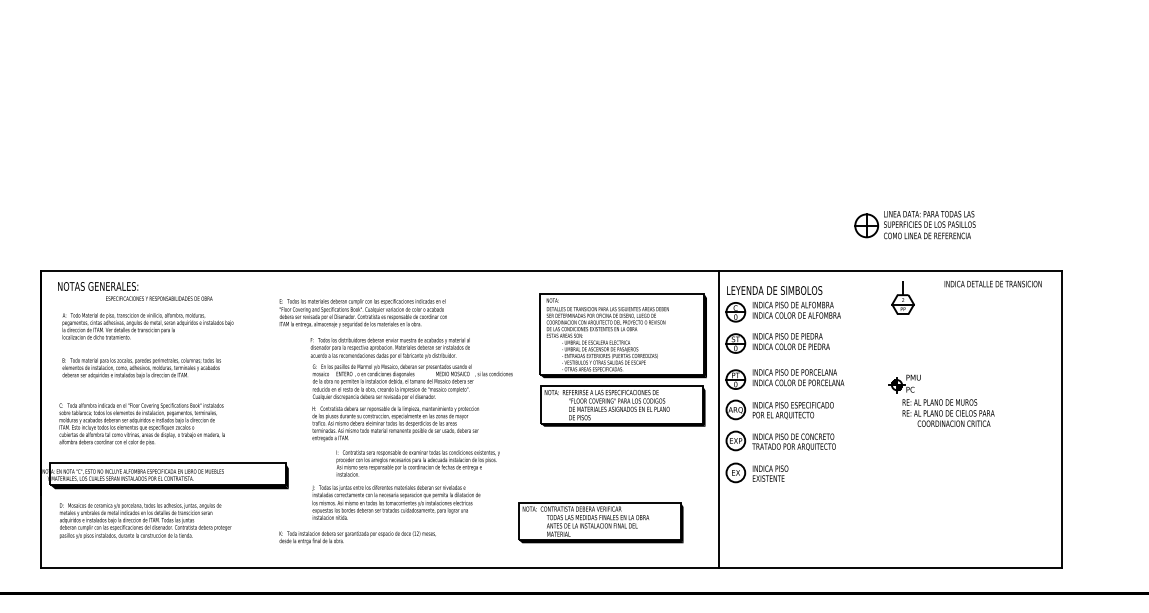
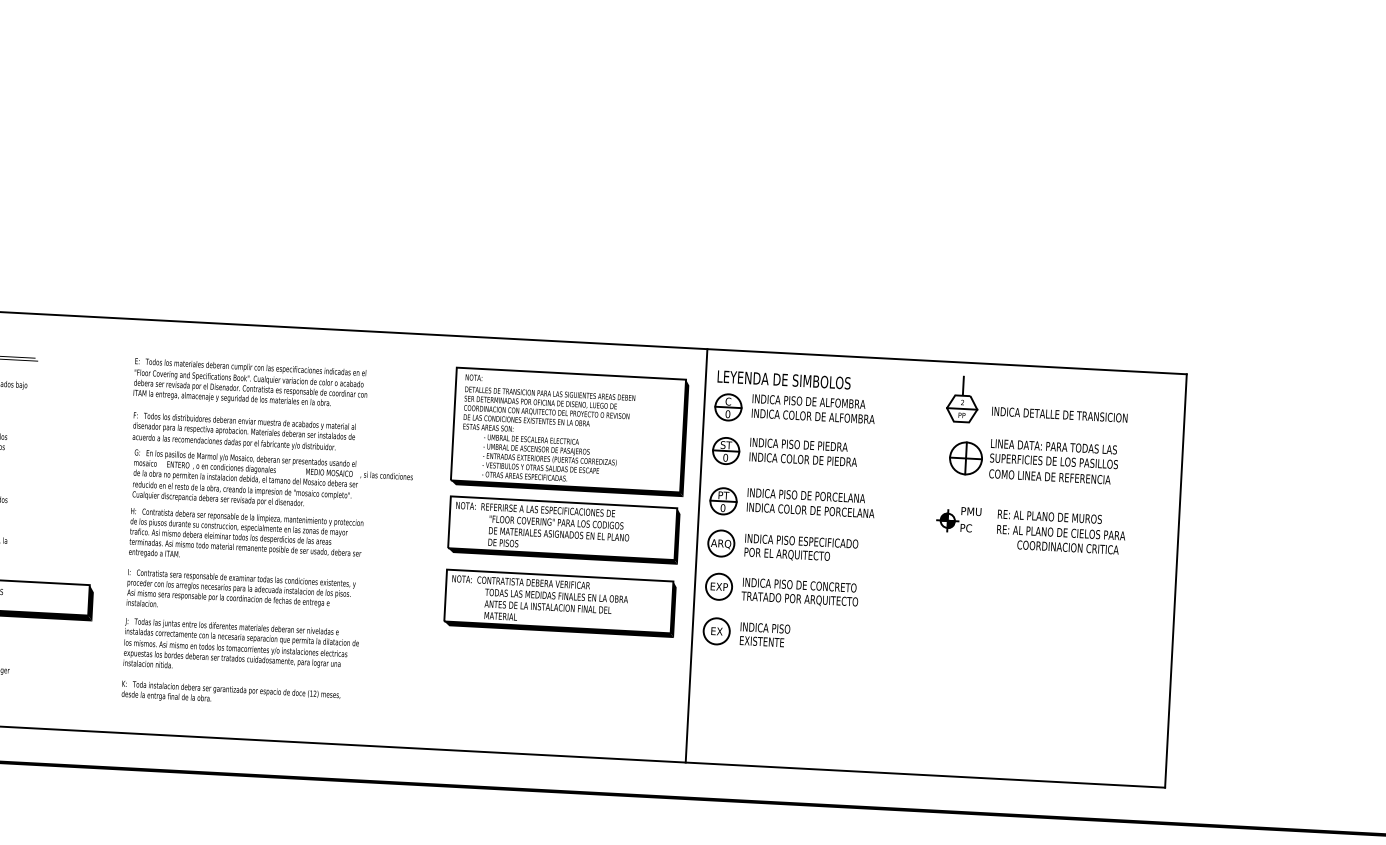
part: (914, 225) -> (1032, 461), moved
text: (992, 283) -> (1058, 413), moved
text: (362, 313) -> (249, 384), moved
text: (948, 412) -> (1061, 531), moved
text: (417, 463) -> (240, 593), moved
part: (600, 522) -> (559, 602), moved
text: (357, 537) -> (230, 694), moved

